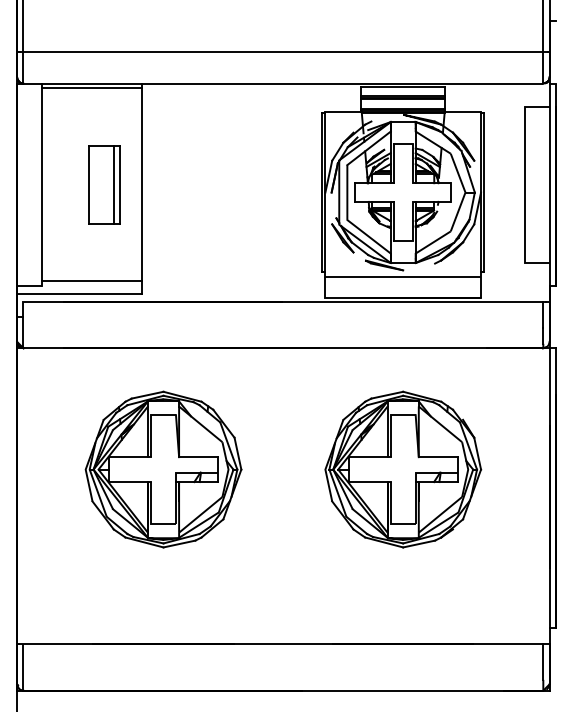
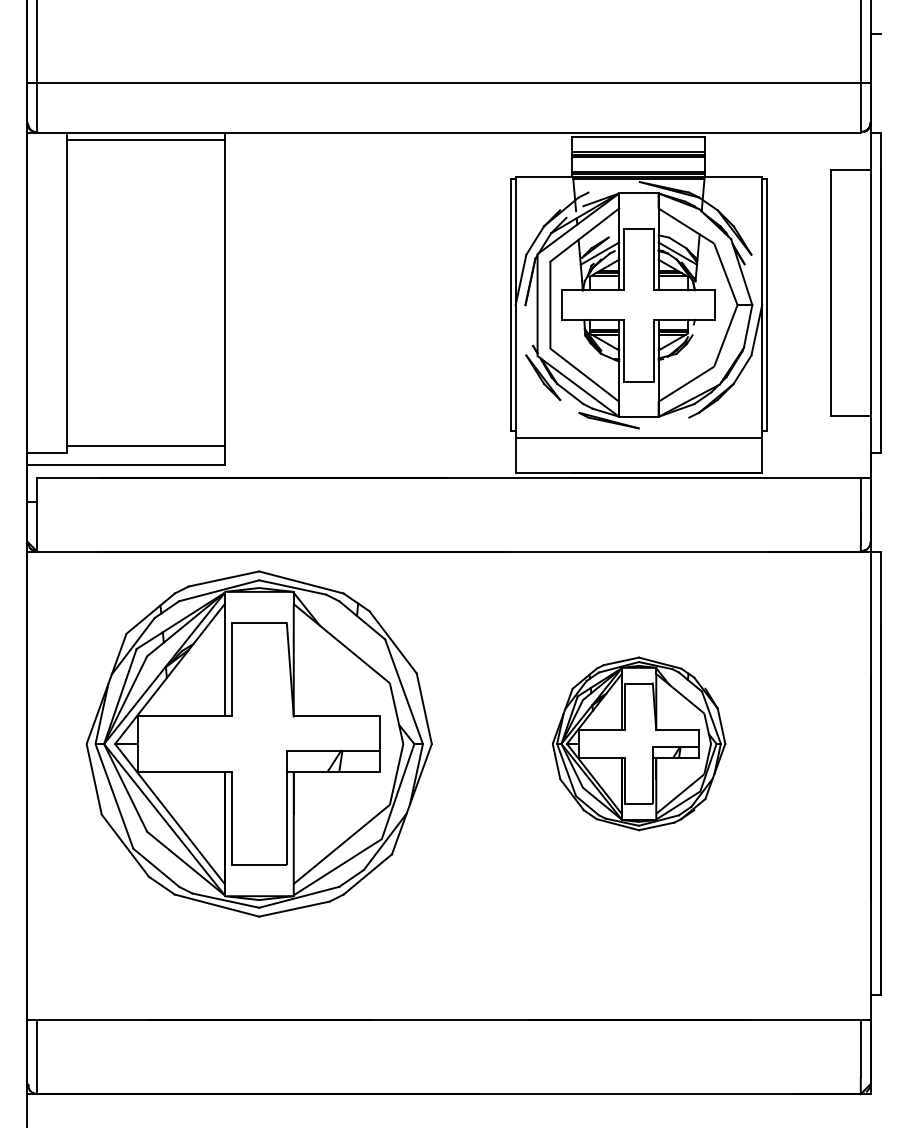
part: (104, 184) -> (165, 292), removed
part: (163, 469) -> (259, 743), size x1.4
part: (403, 469) -> (639, 743), size x0.7

